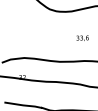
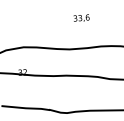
text: (82, 37) -> (81, 17), moved

